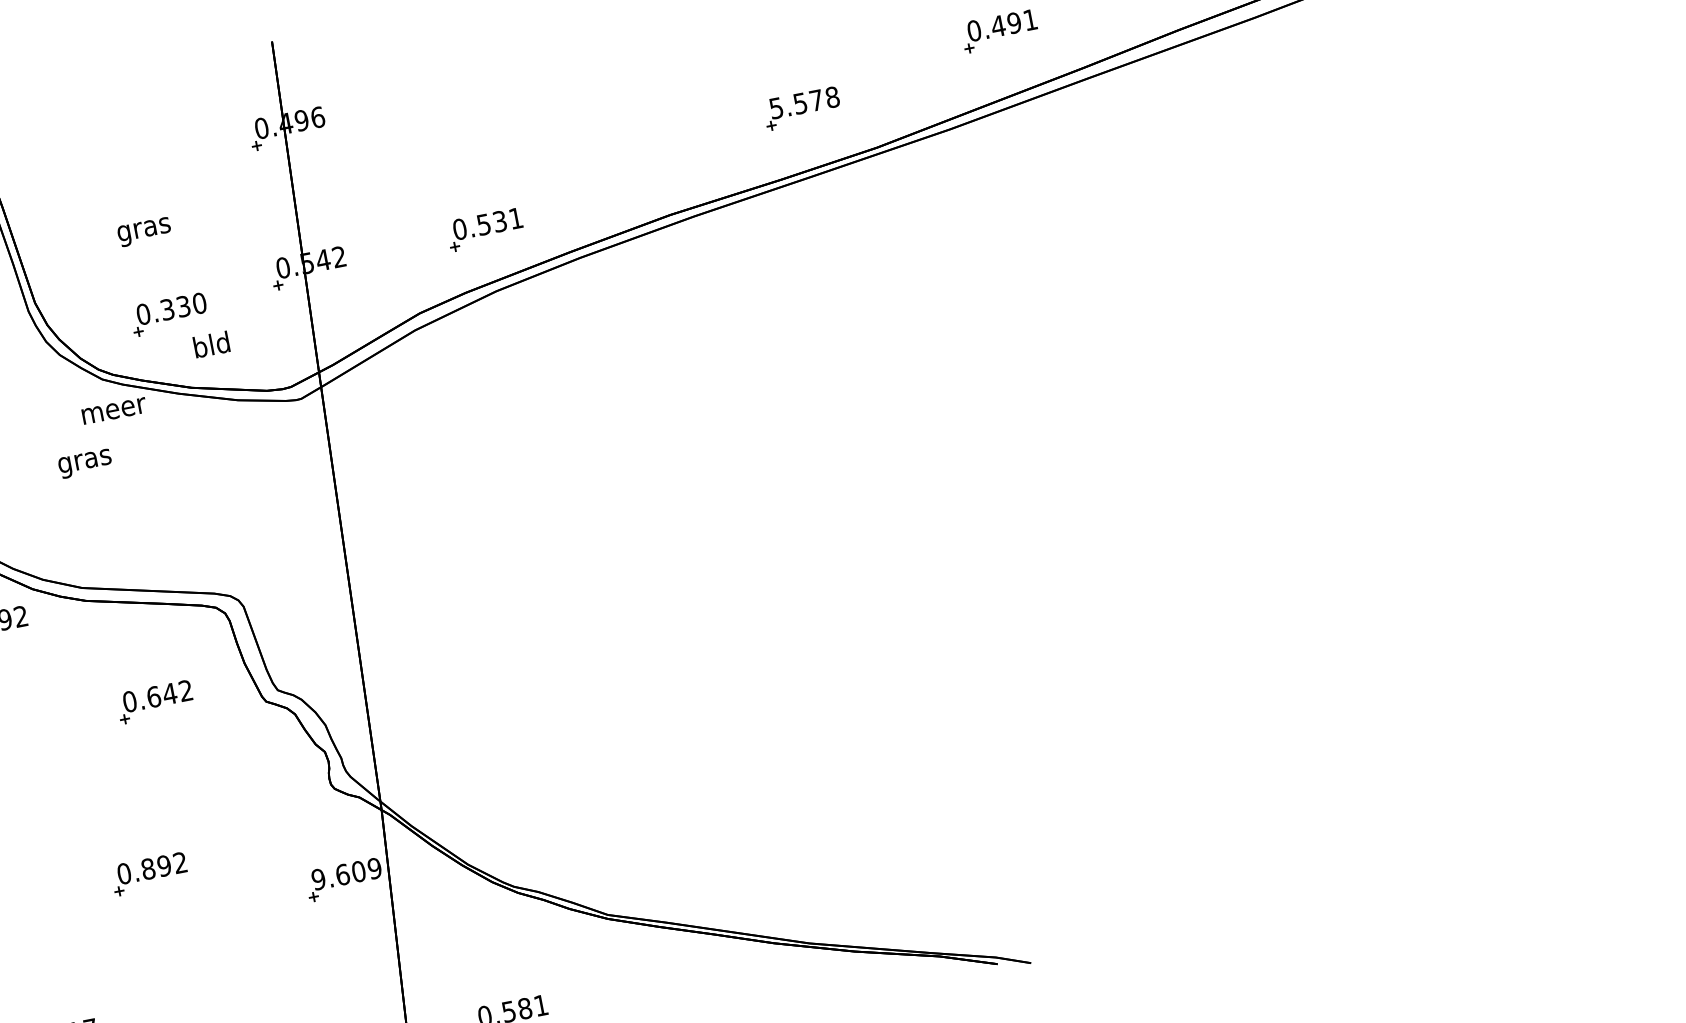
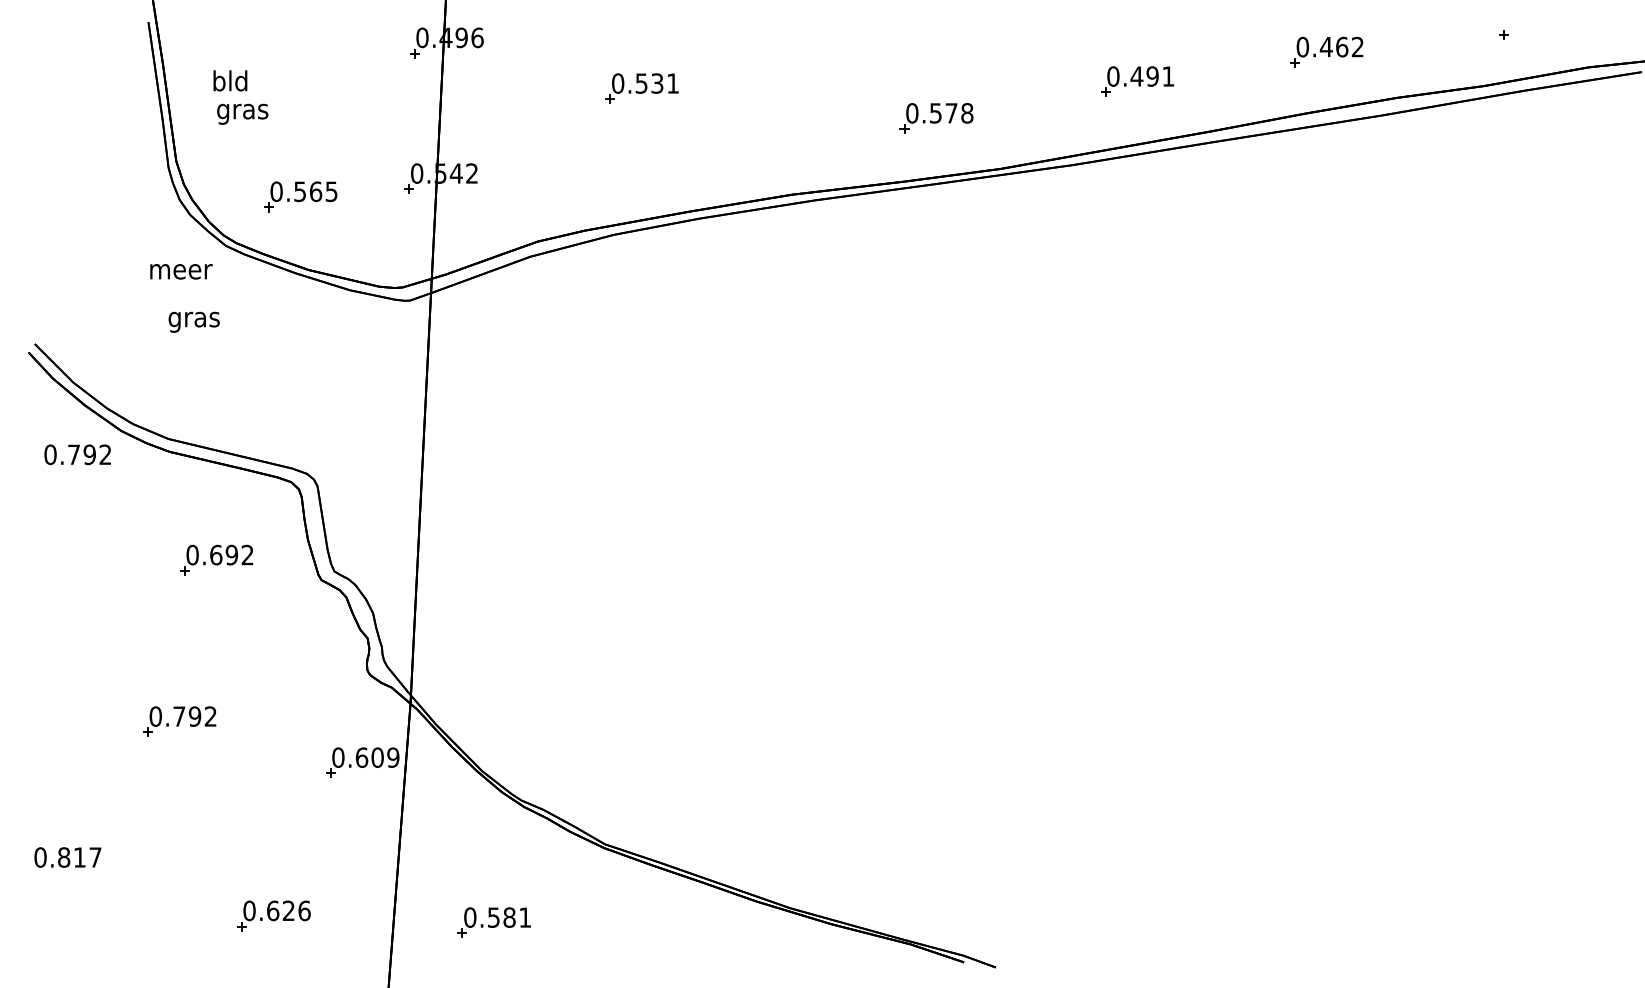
text: (776, 108) -> (912, 113), 5.578 -> 0.578
part: (484, 229) -> (641, 88), moved
text: (144, 231) -> (242, 113), moved
text: (183, 306) -> (315, 191), 0.330 -> 0.565
text: (211, 344) -> (230, 80), moved
text: (114, 410) -> (181, 271), moved
text: (169, 693) -> (231, 554), 0.642 -> 0.692
text: (148, 868) -> (179, 716), 0.892 -> 0.792
text: (318, 879) -> (338, 757), 9.609 -> 0.609

